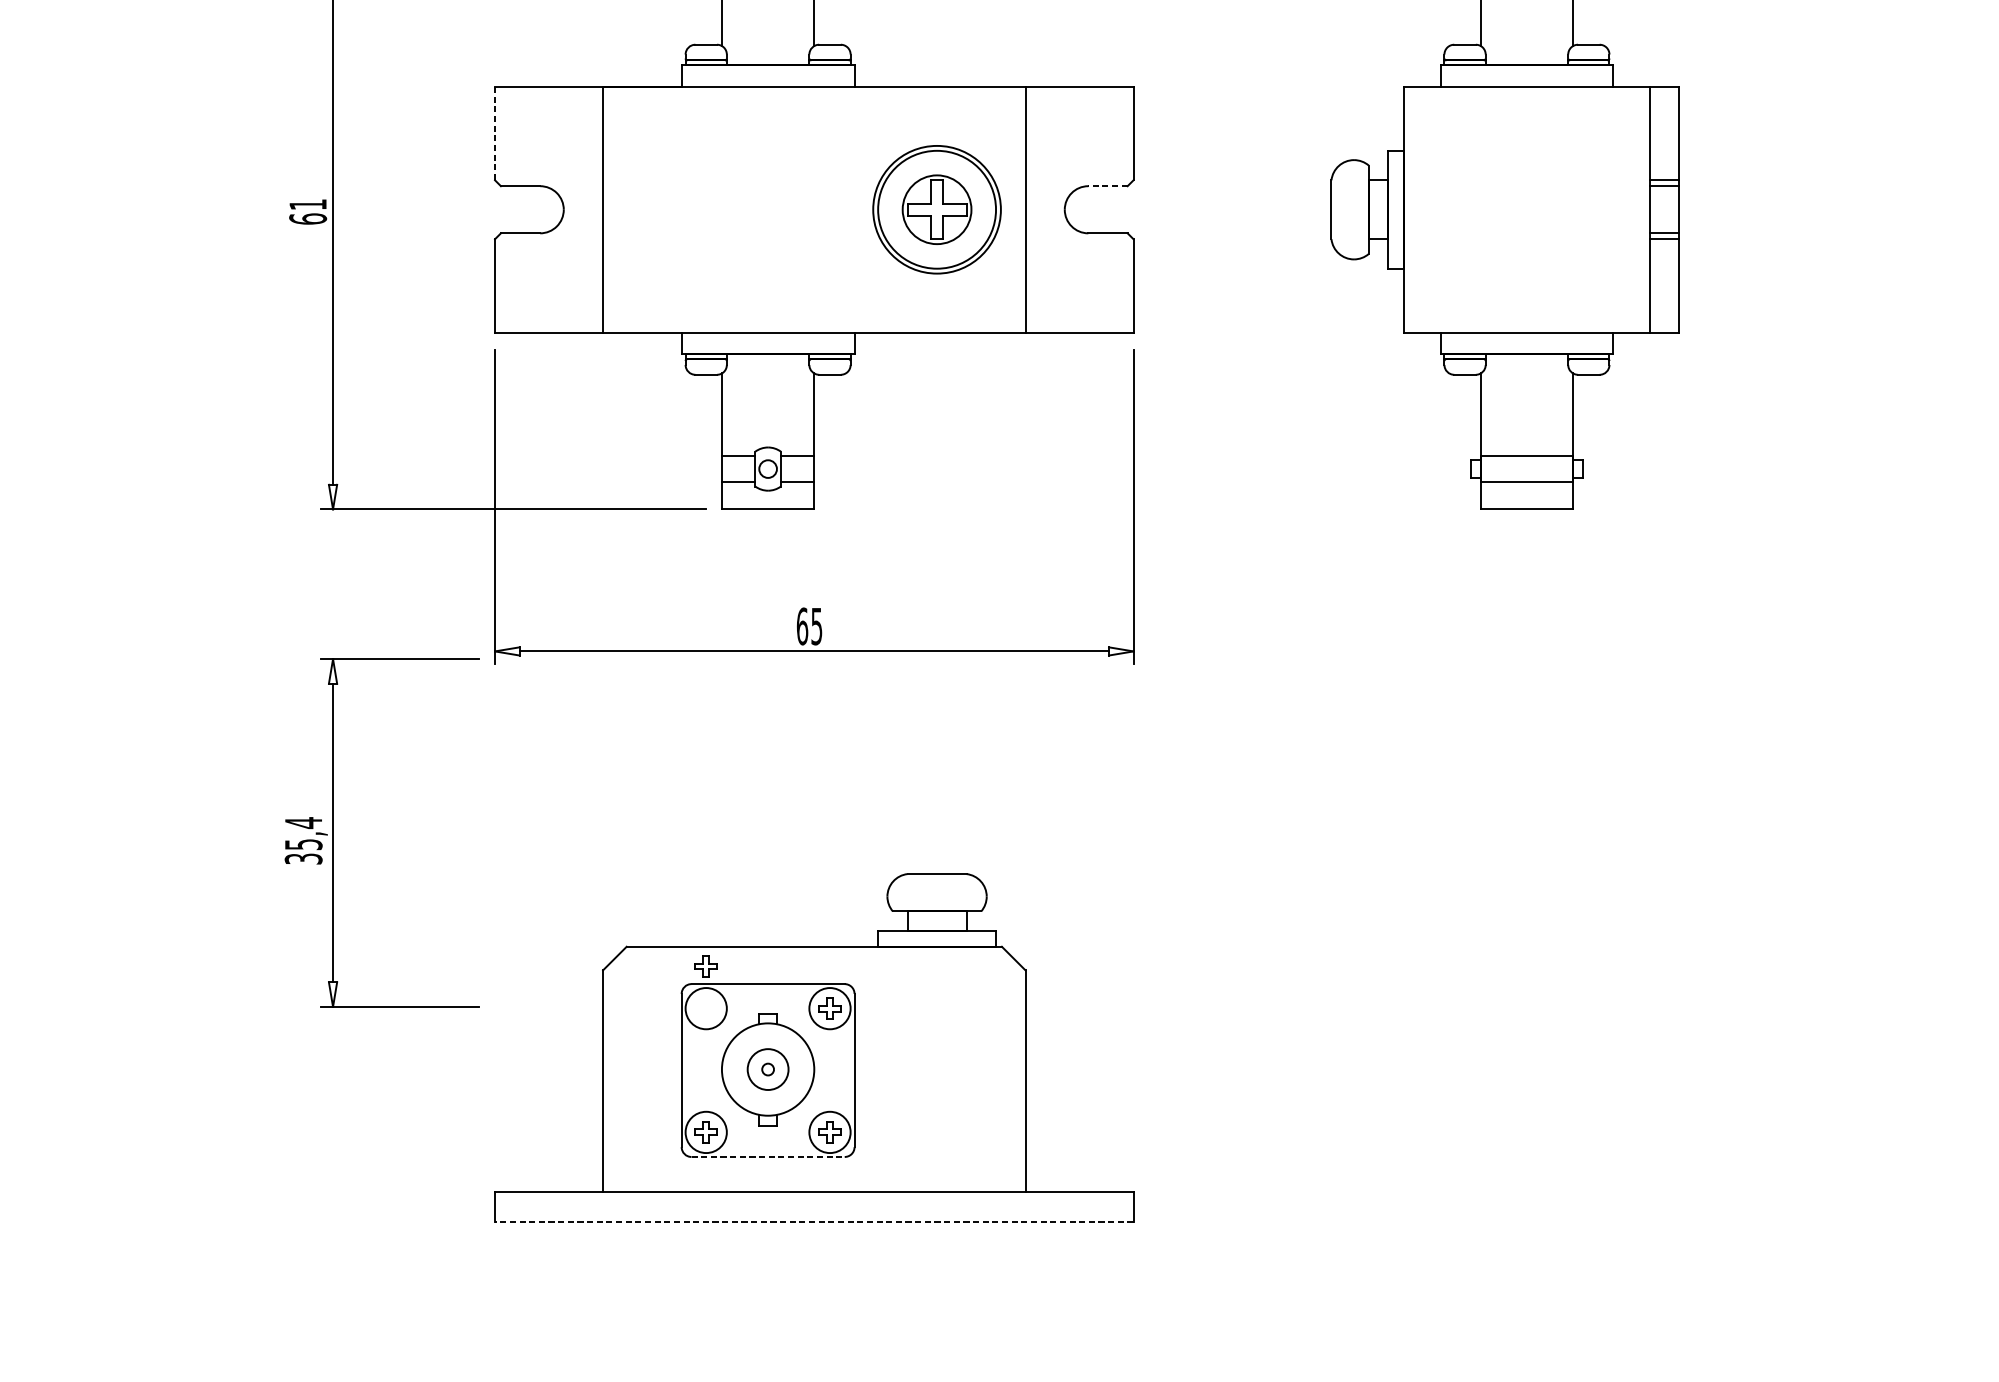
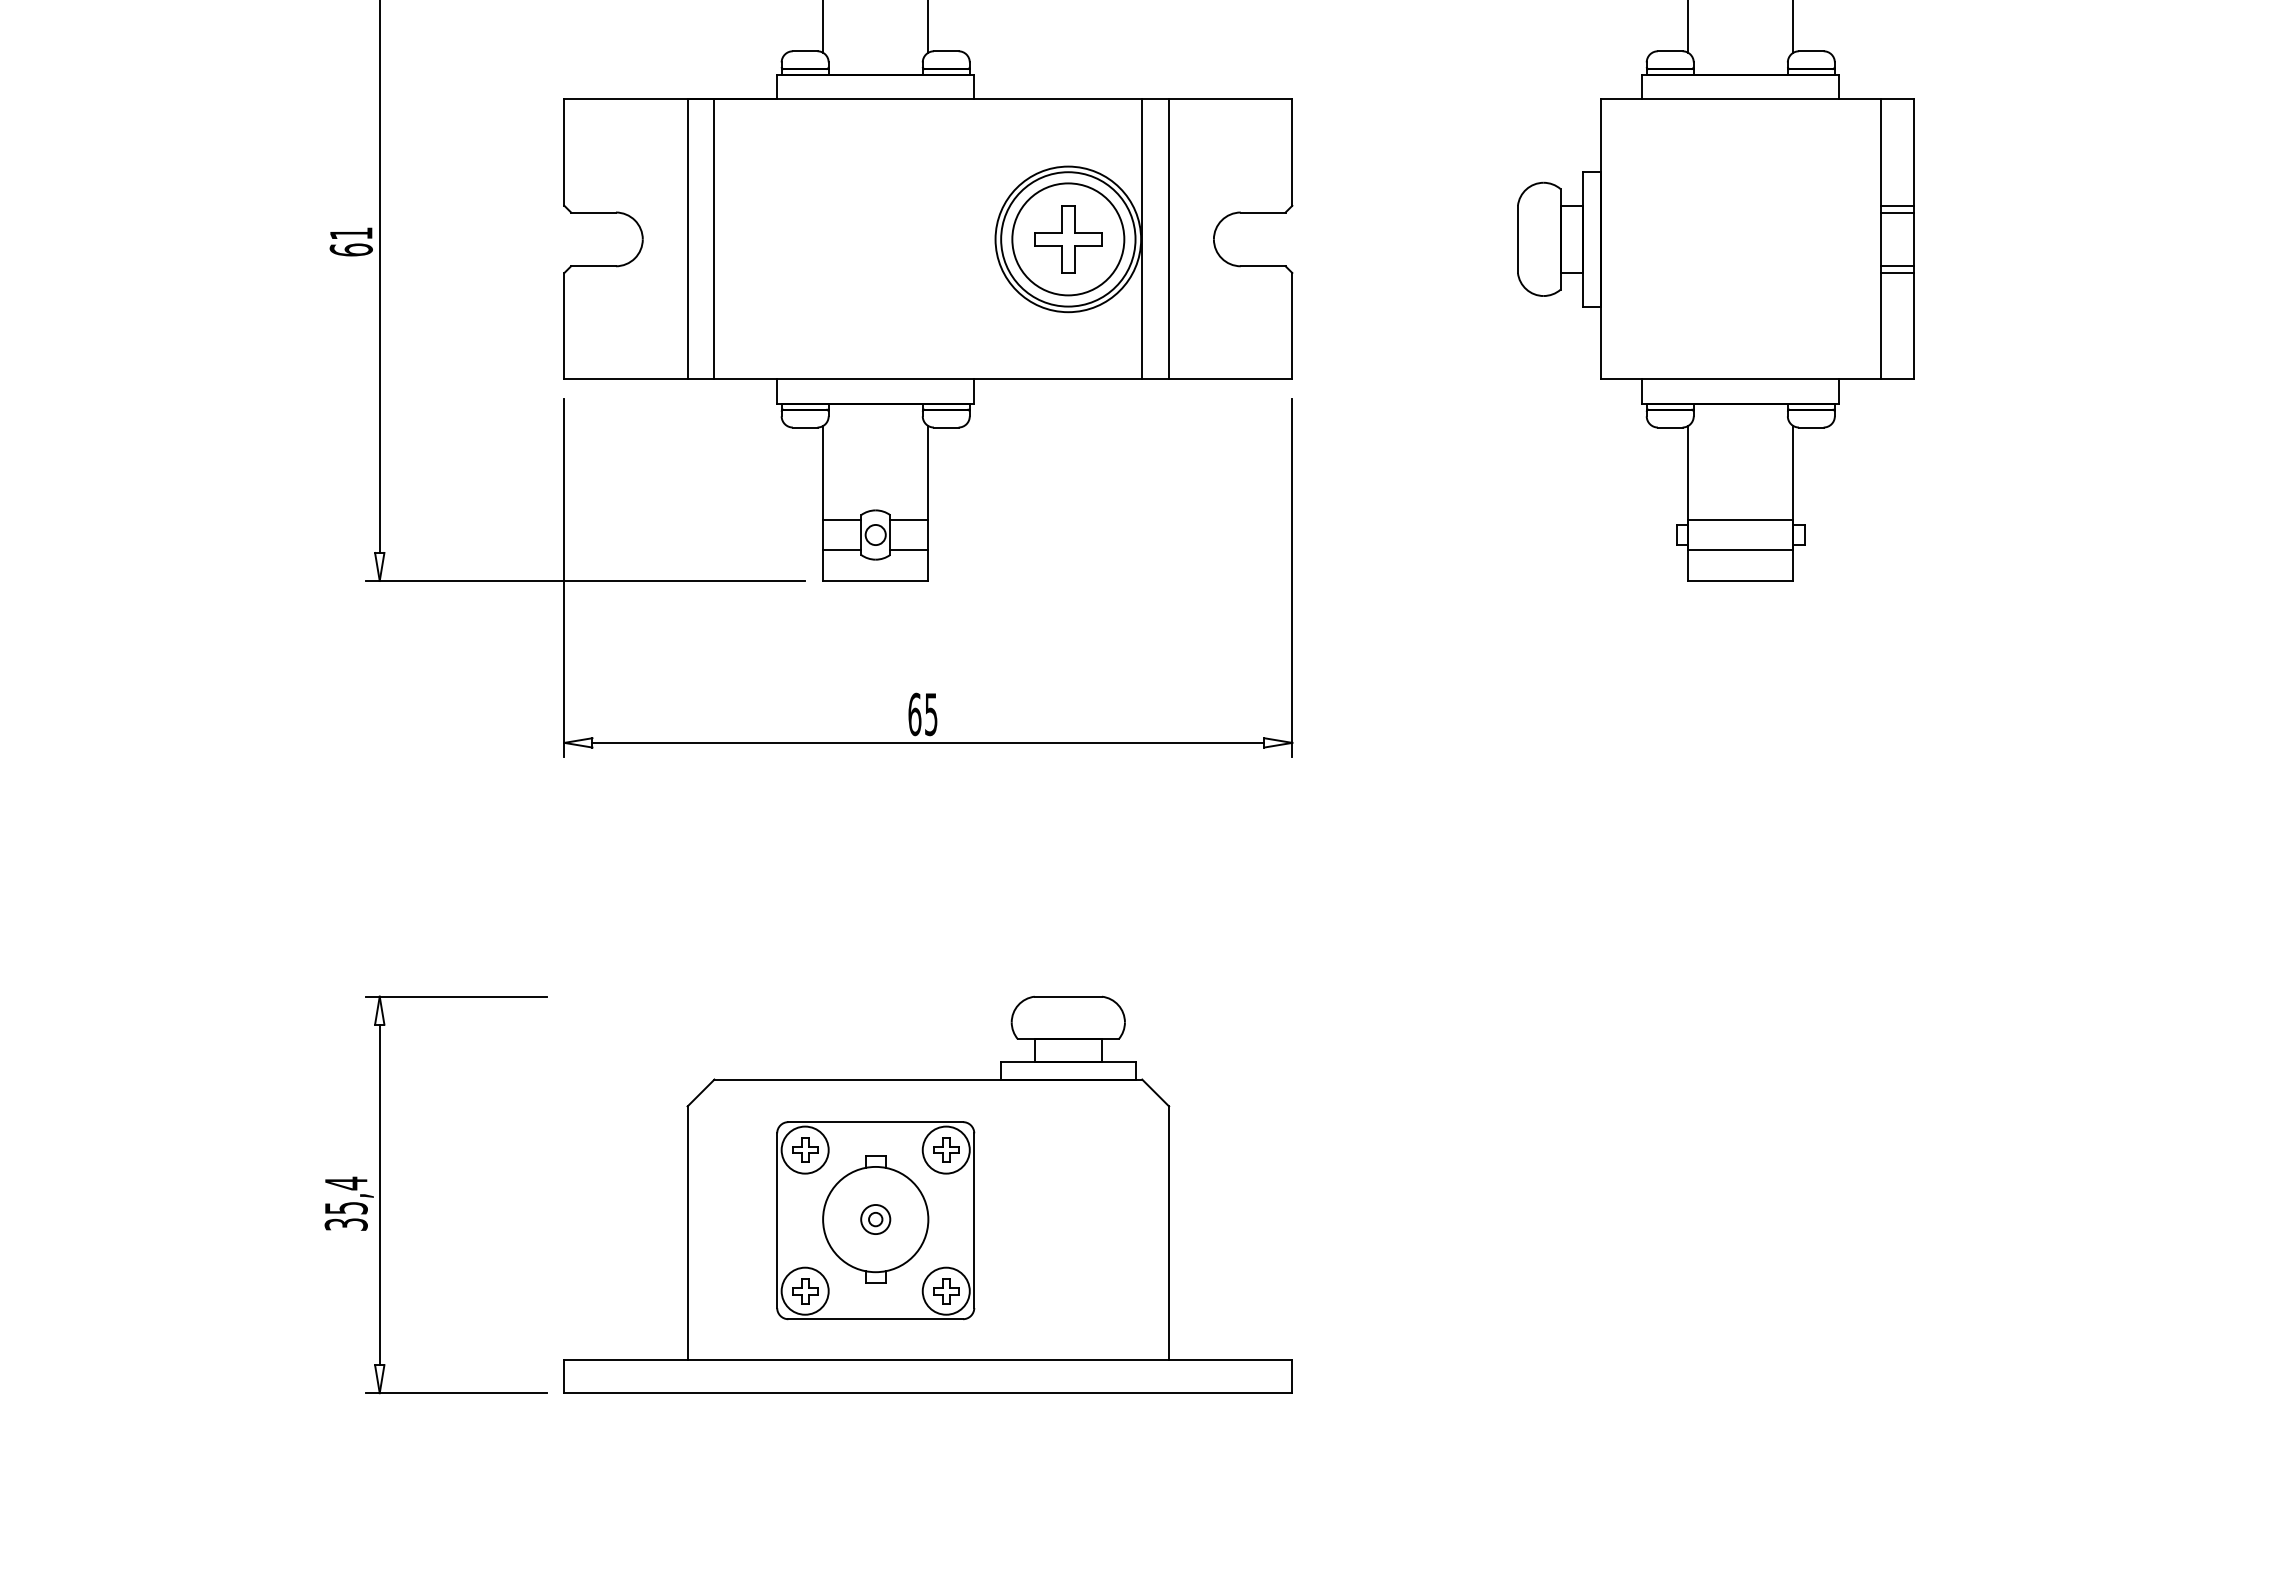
line: (495, 134) -> (564, 153), dashed -> solid
line: (1107, 186) -> (1262, 212), dashed -> solid
line: (626, 209) -> (714, 239), added
circle: (937, 209) -> (1068, 239), size x1.43
line: (1002, 209) -> (1142, 239), added
part: (333, 832) -> (380, 1194), moved
part: (706, 966) -> (805, 1149), moved
circle: (767, 1069) -> (875, 1219), size x0.62
line: (768, 1157) -> (876, 1319), dashed -> solid
line: (814, 1222) -> (928, 1393), dashed -> solid

